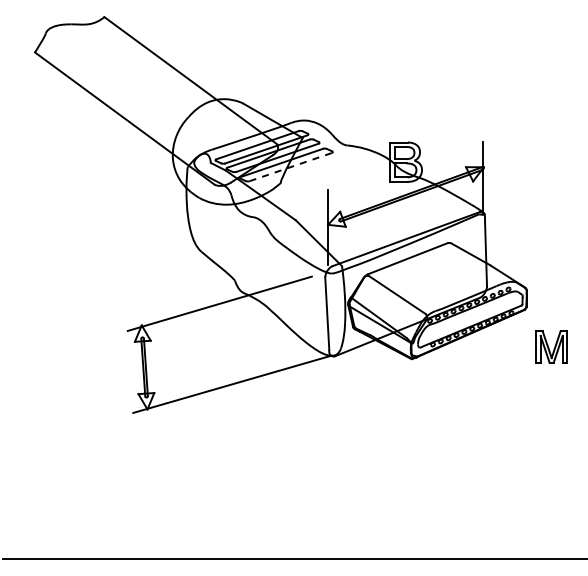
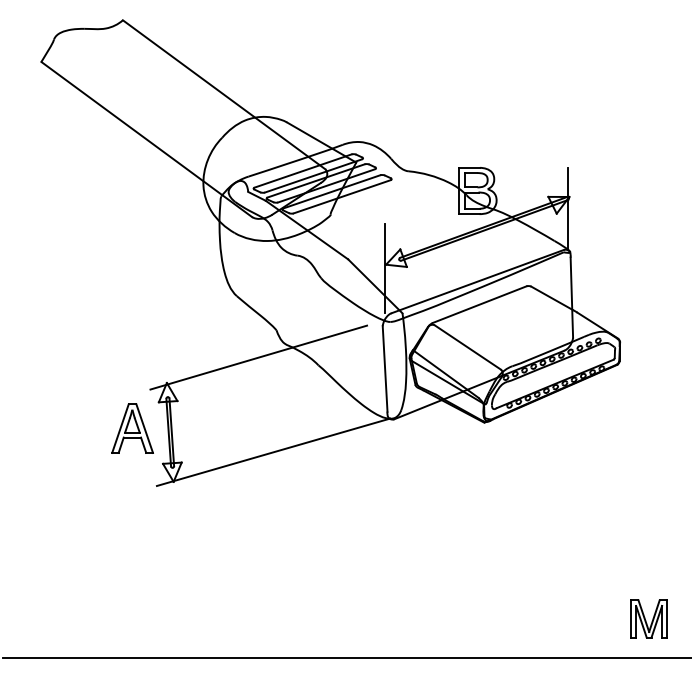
line: (290, 167) -> (341, 197), dashed -> solid
part: (551, 346) -> (648, 618), moved
part: (112, 363) -> (132, 427), added

